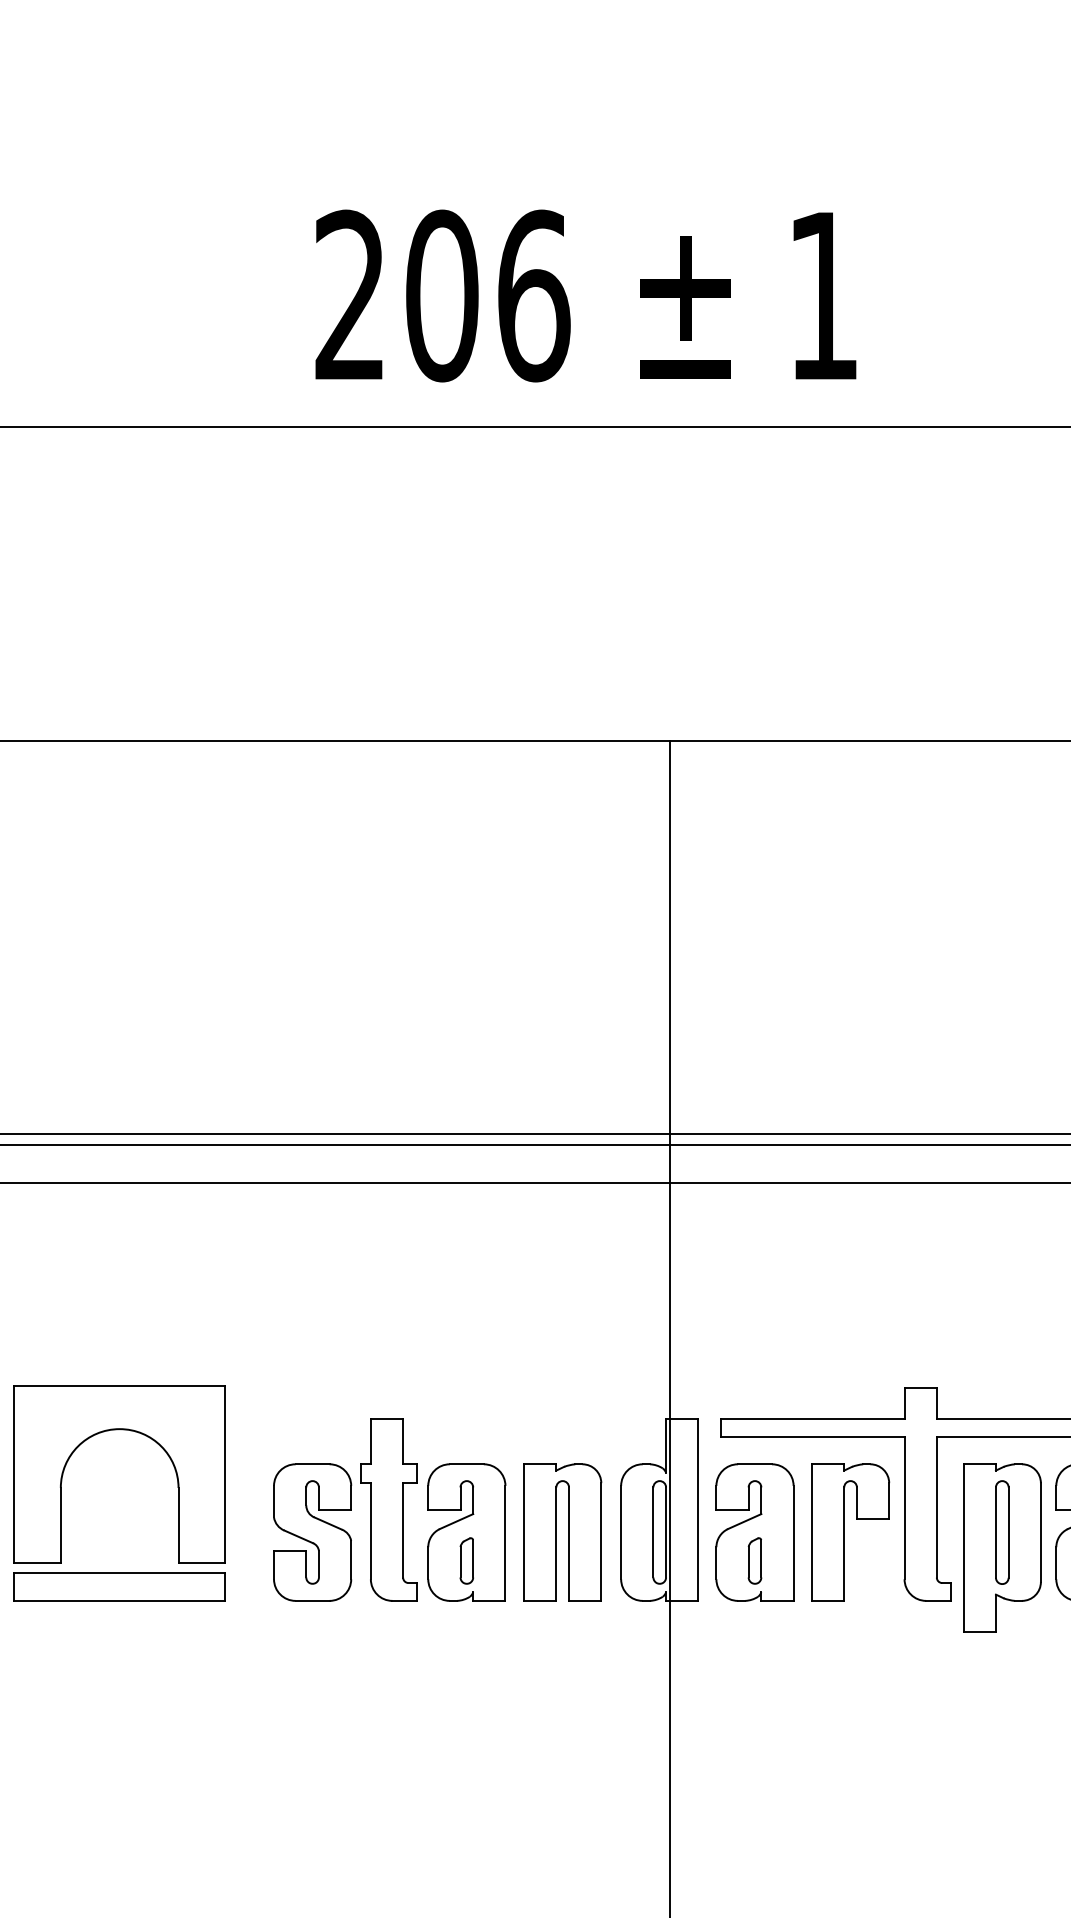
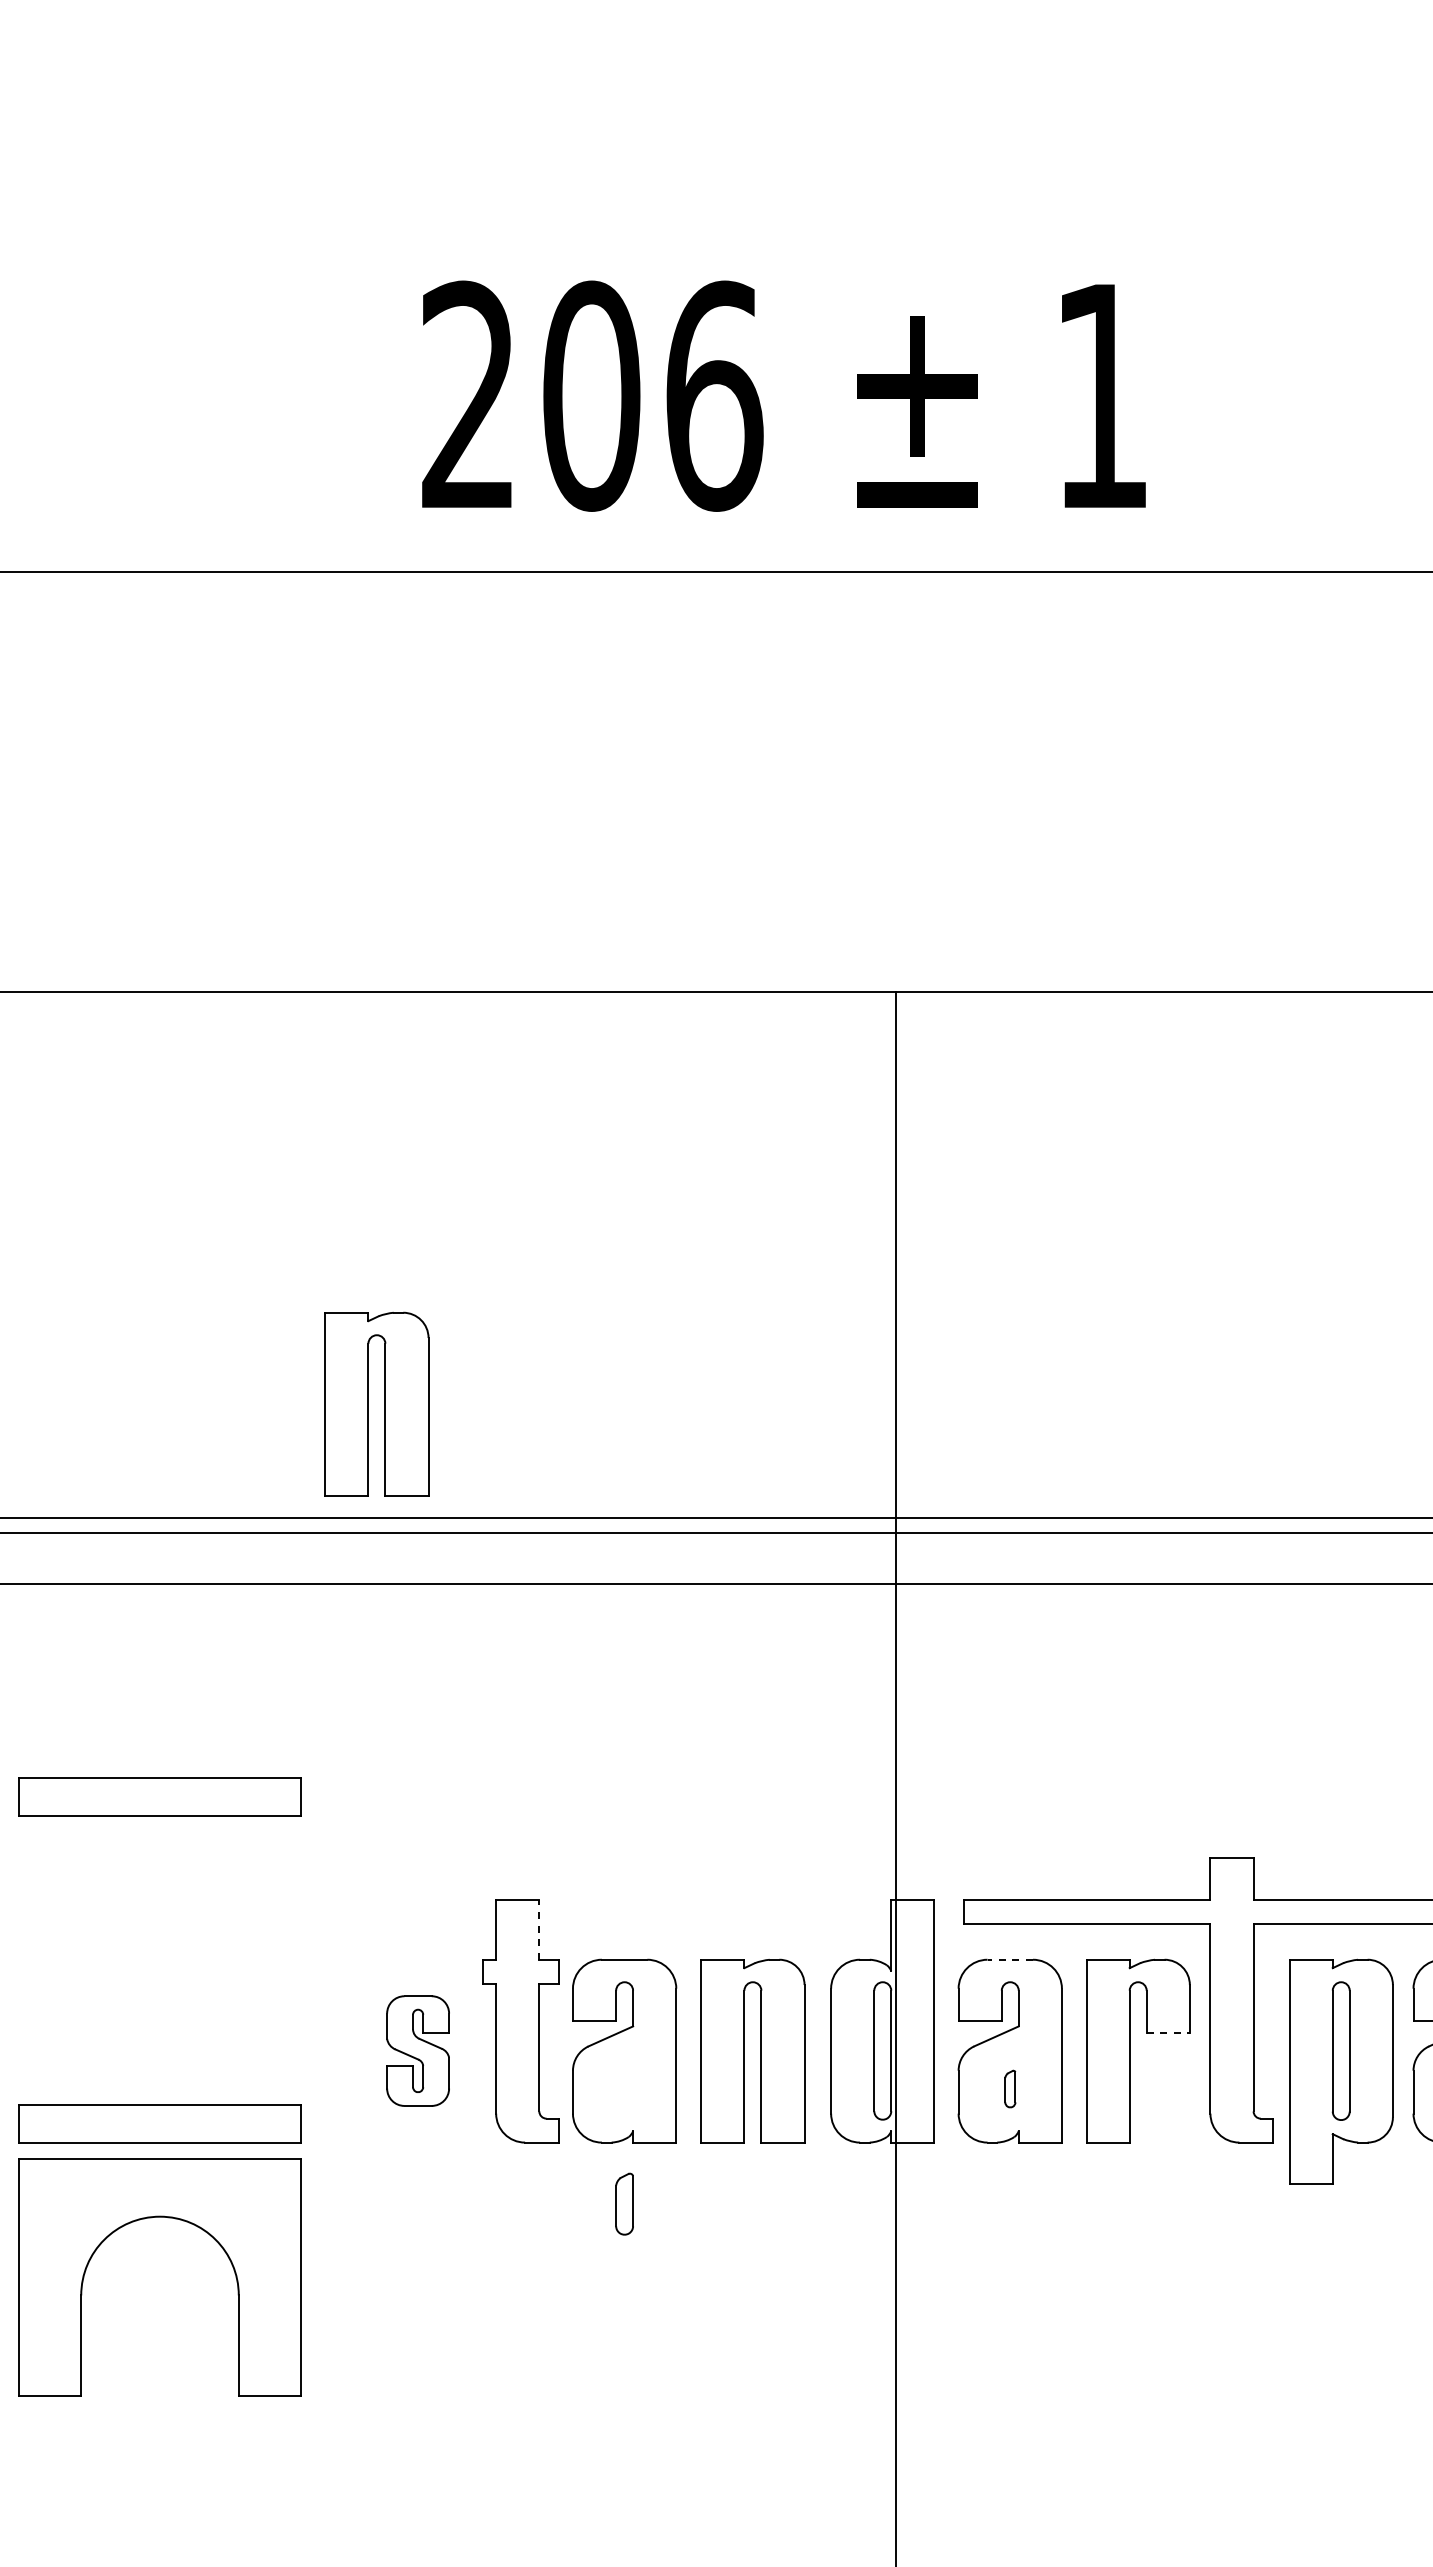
part: (275, 1048) -> (368, 1403), added
part: (119, 1342) -> (159, 1796), added
part: (113, 1430) -> (151, 2218), moved
line: (403, 1441) -> (539, 1929), solid -> dashed
line: (755, 1464) -> (1010, 1959), solid -> dashed
line: (873, 1518) -> (1168, 2032), solid -> dashed
part: (312, 1532) -> (417, 2050), size x0.6
part: (466, 1560) -> (624, 2203), moved
part: (755, 1560) -> (1010, 2088), size x0.6

